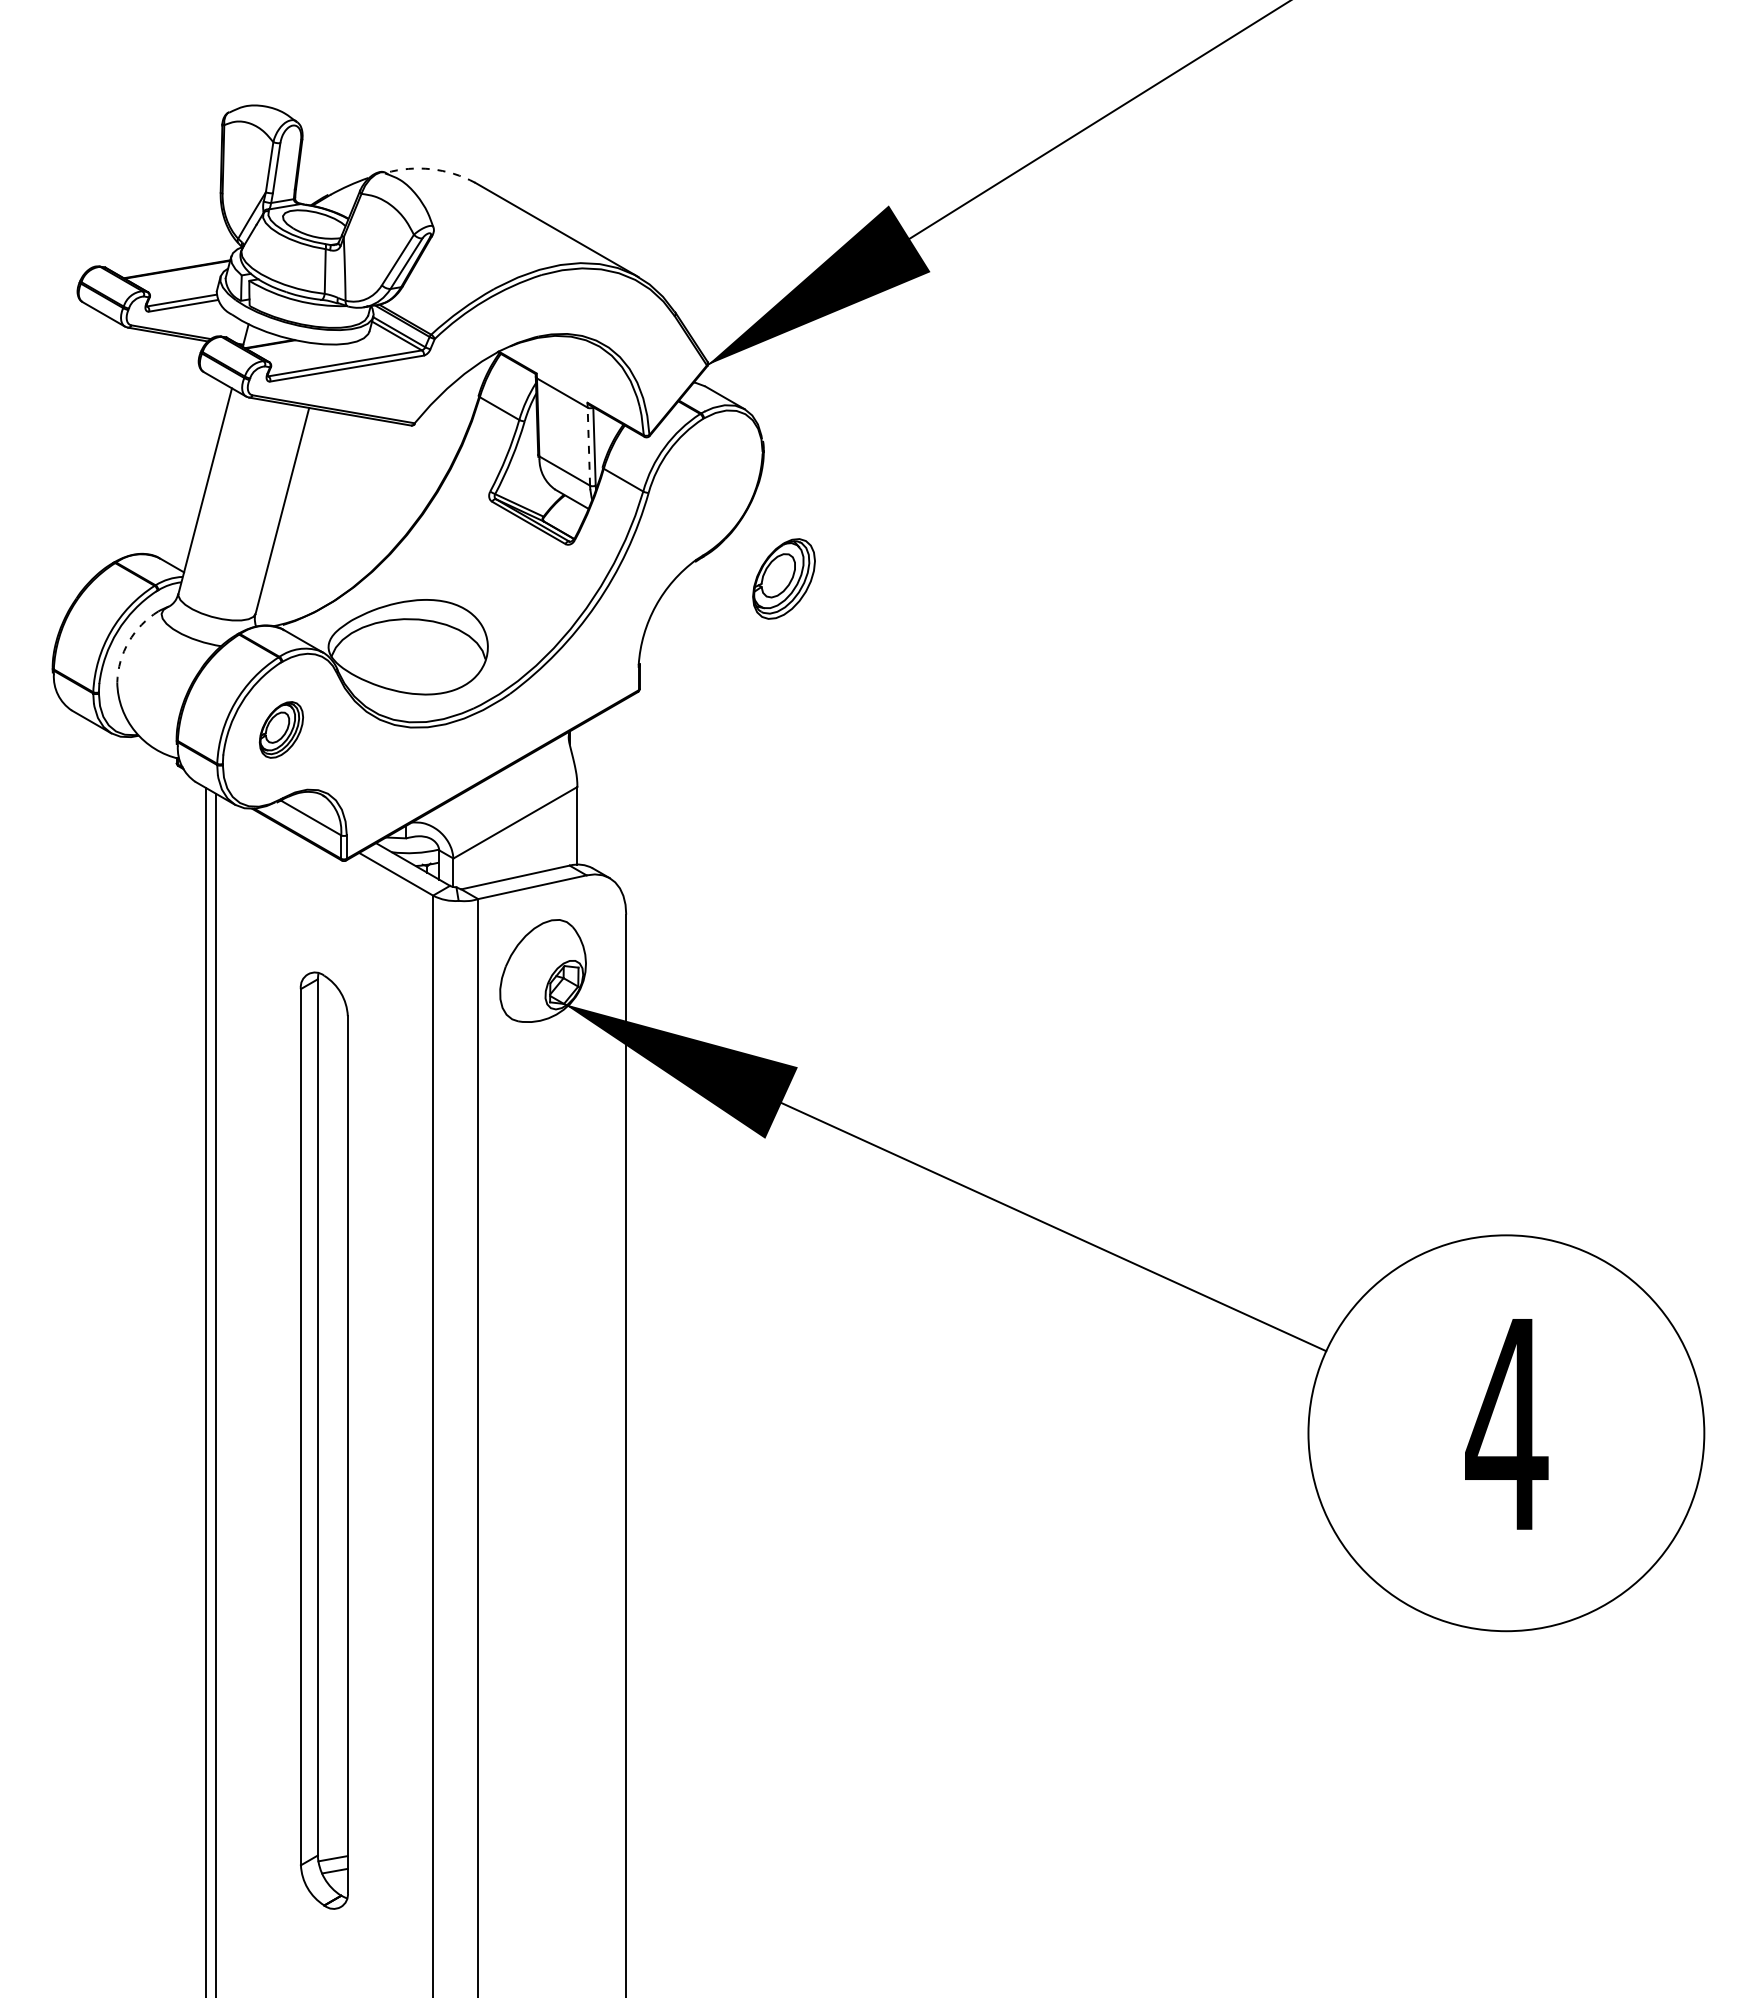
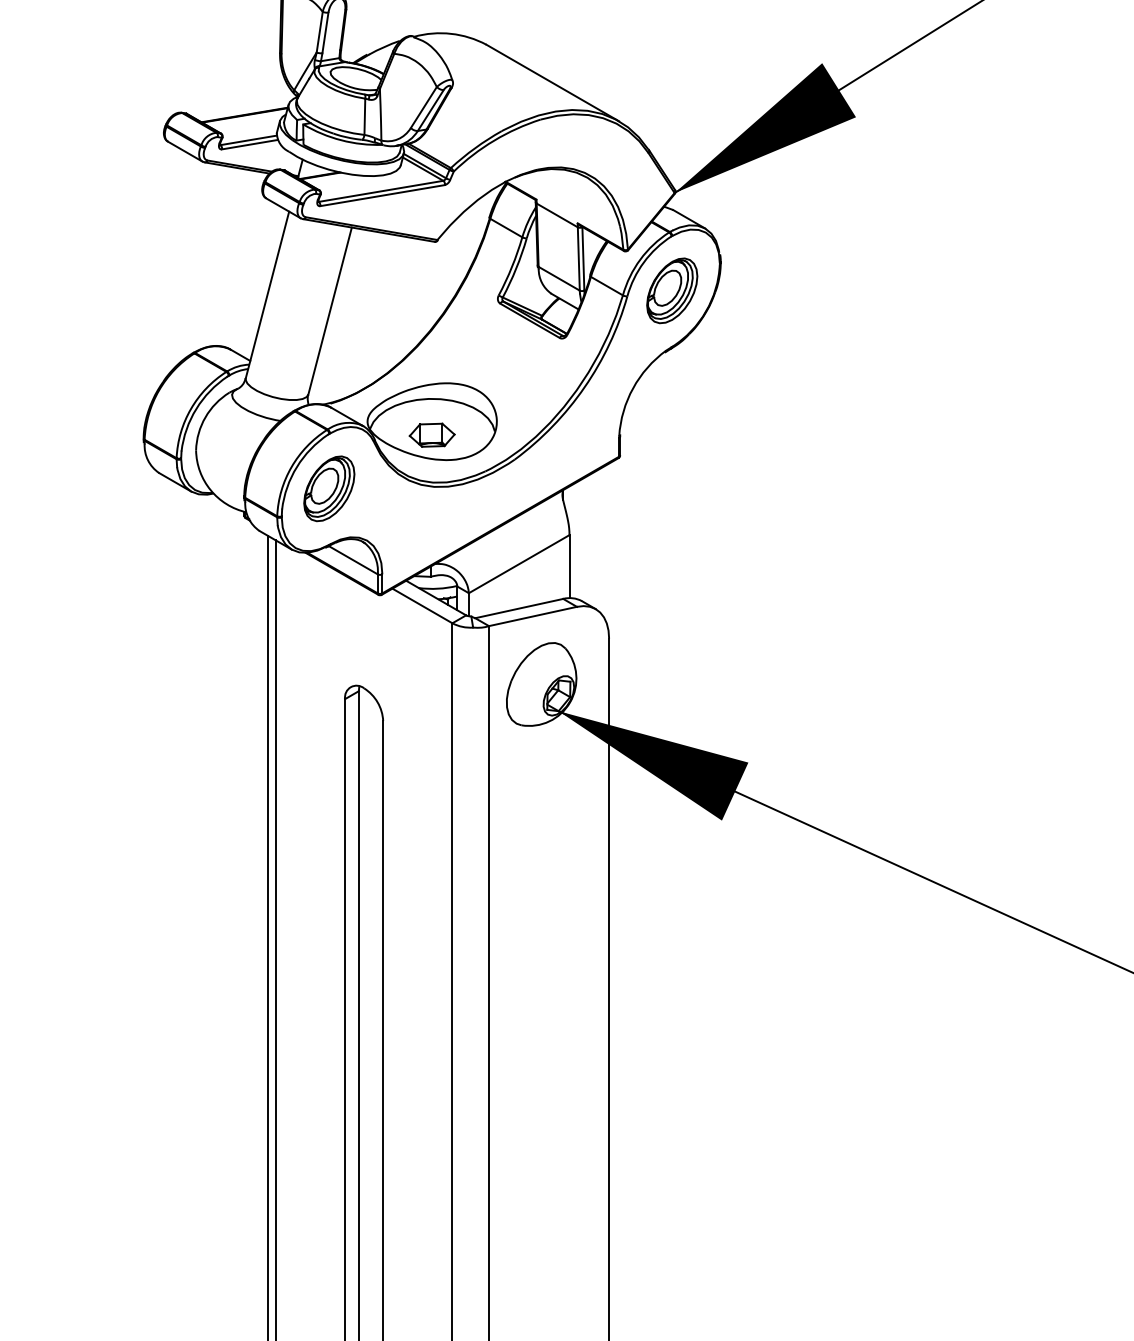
arc: (431, 169) -> (451, 34), dashed -> solid
line: (588, 446) -> (578, 258), dashed -> solid
part: (783, 578) -> (671, 290), moved
arc: (128, 641) -> (205, 417), dashed -> solid
part: (407, 663) -> (431, 434), added
part: (281, 729) -> (329, 488), size x1.43

